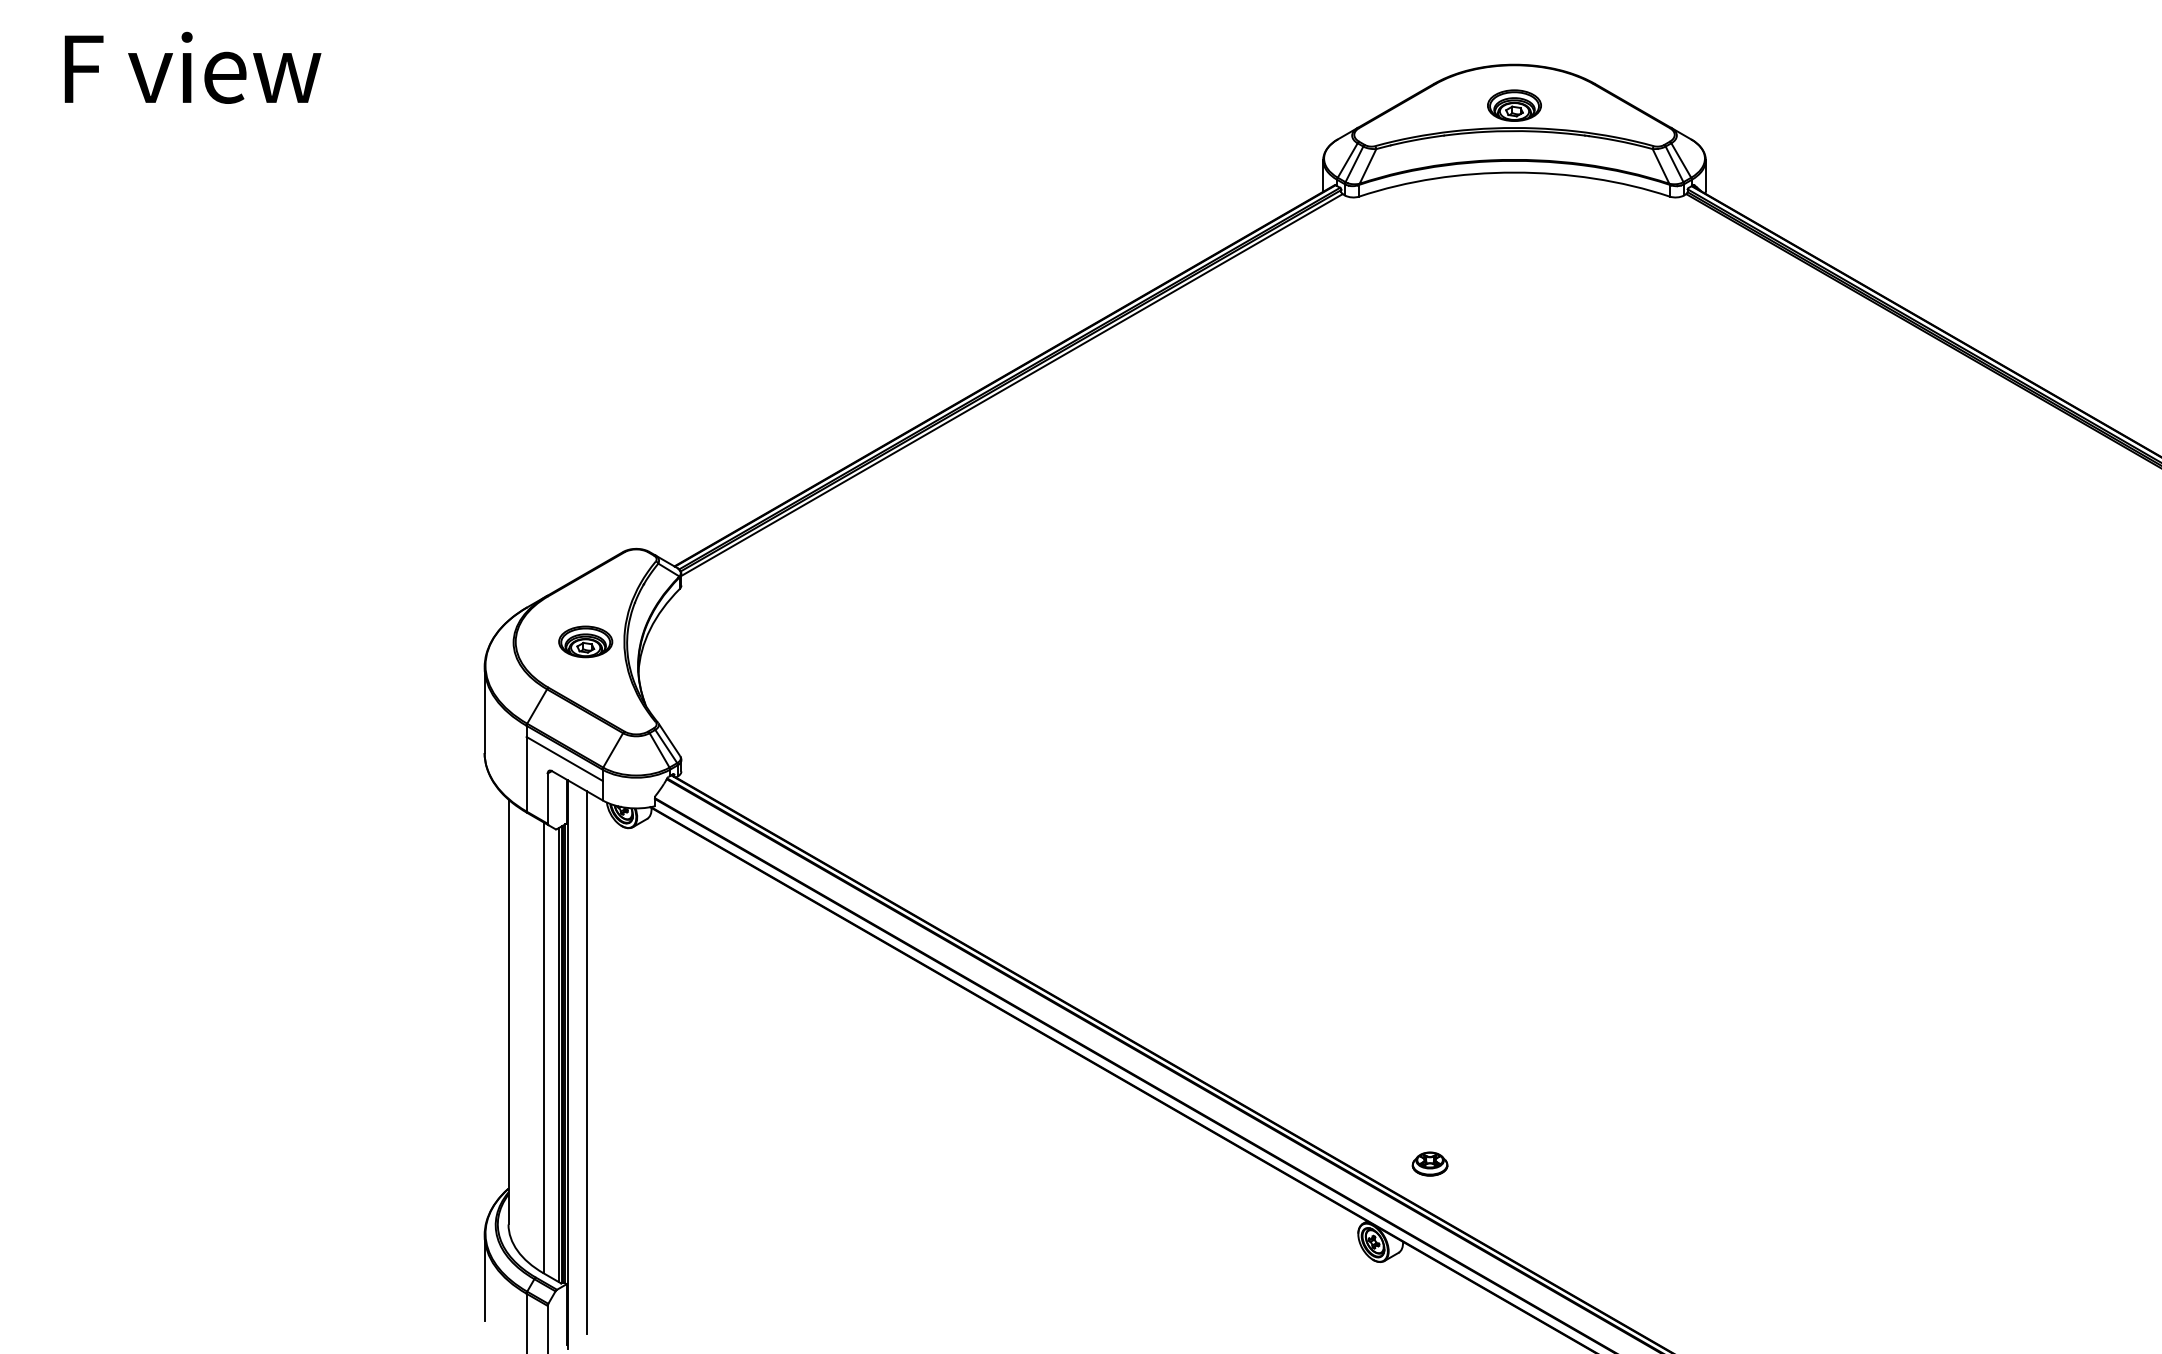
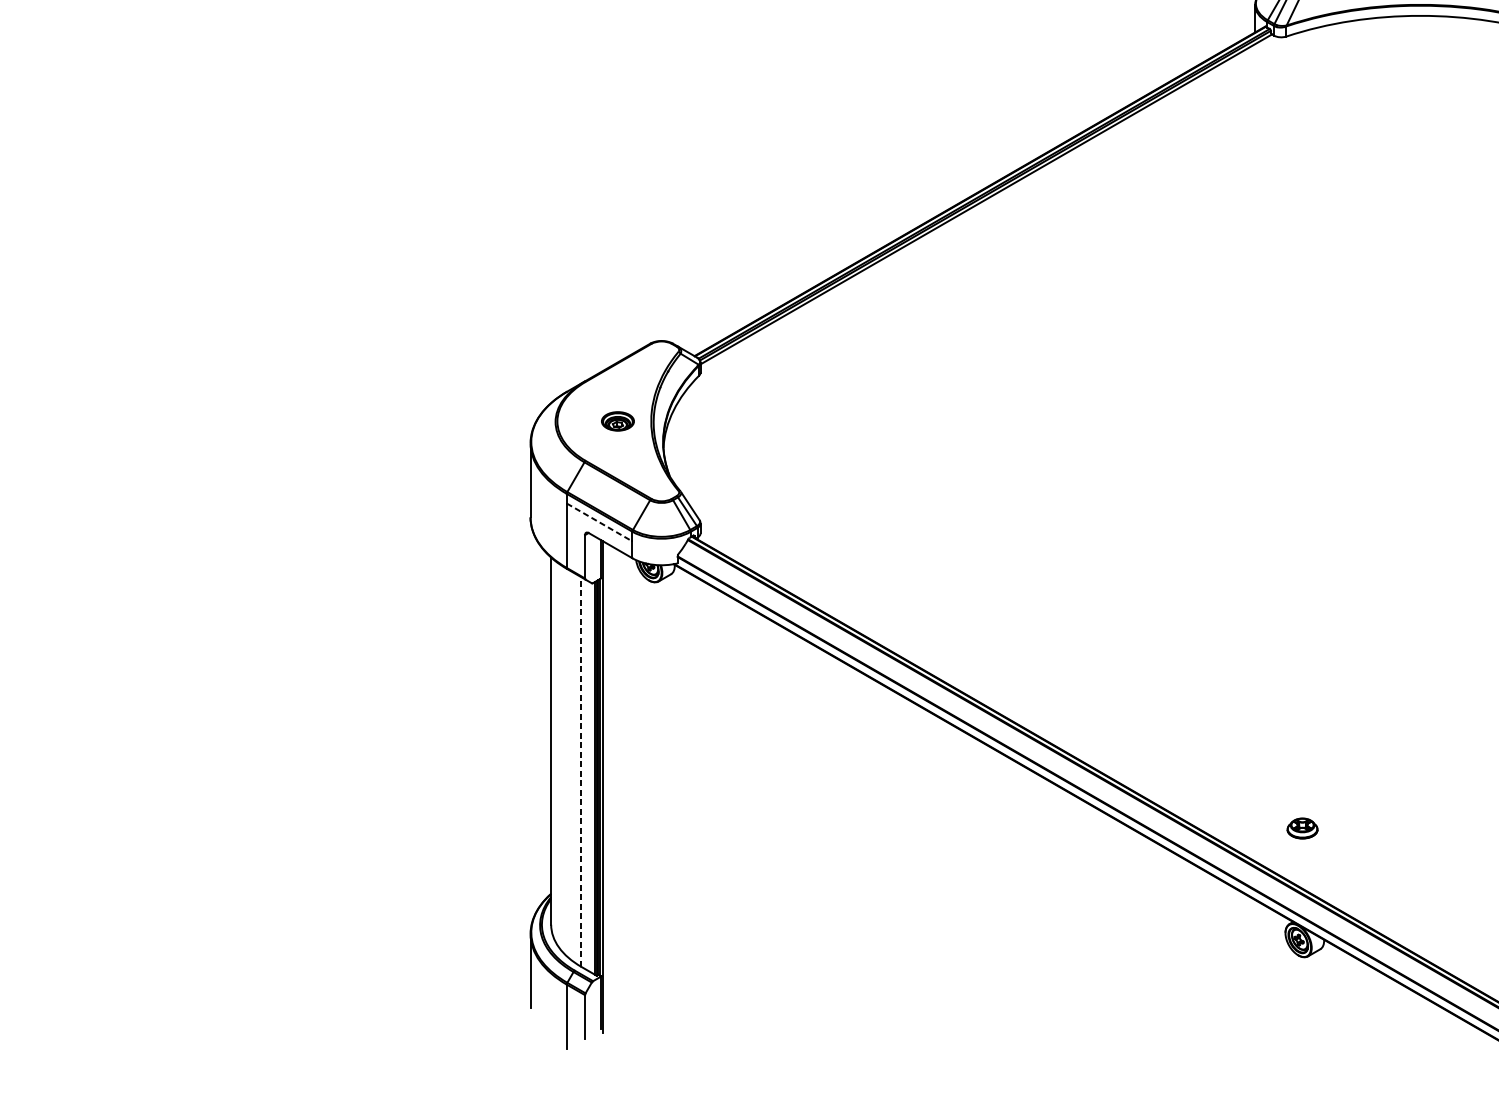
part: (585, 641) -> (617, 421), size x0.7
line: (564, 758) -> (599, 522), solid -> dashed
line: (543, 1047) -> (581, 771), solid -> dashed
line: (586, 1062) -> (618, 784), removed
part: (1429, 1163) -> (1302, 828), moved

